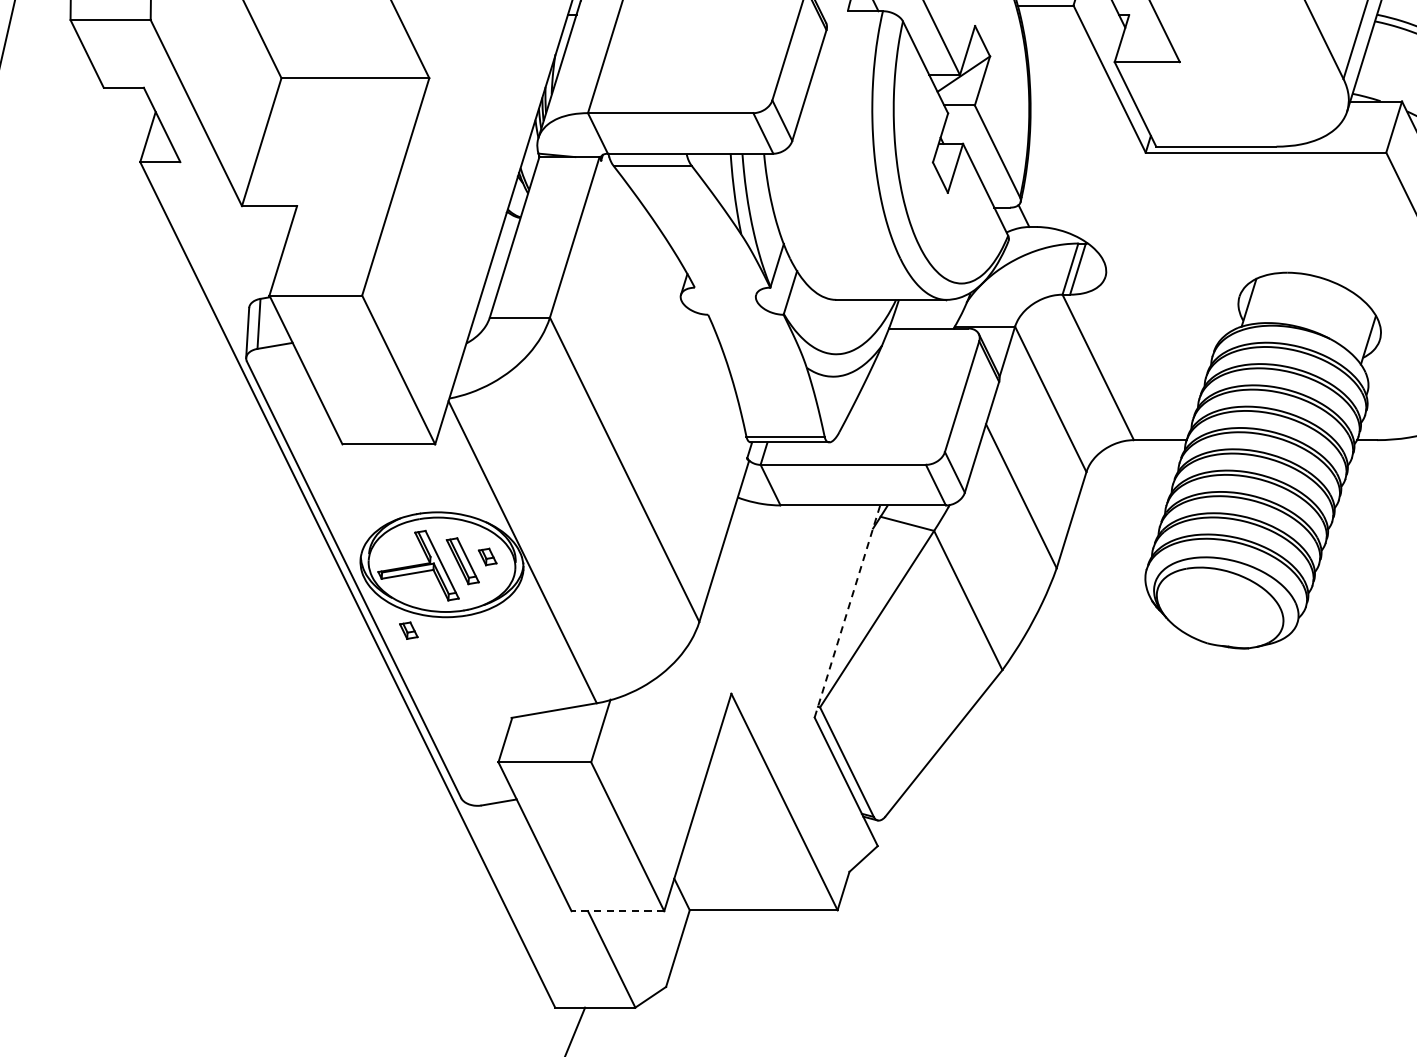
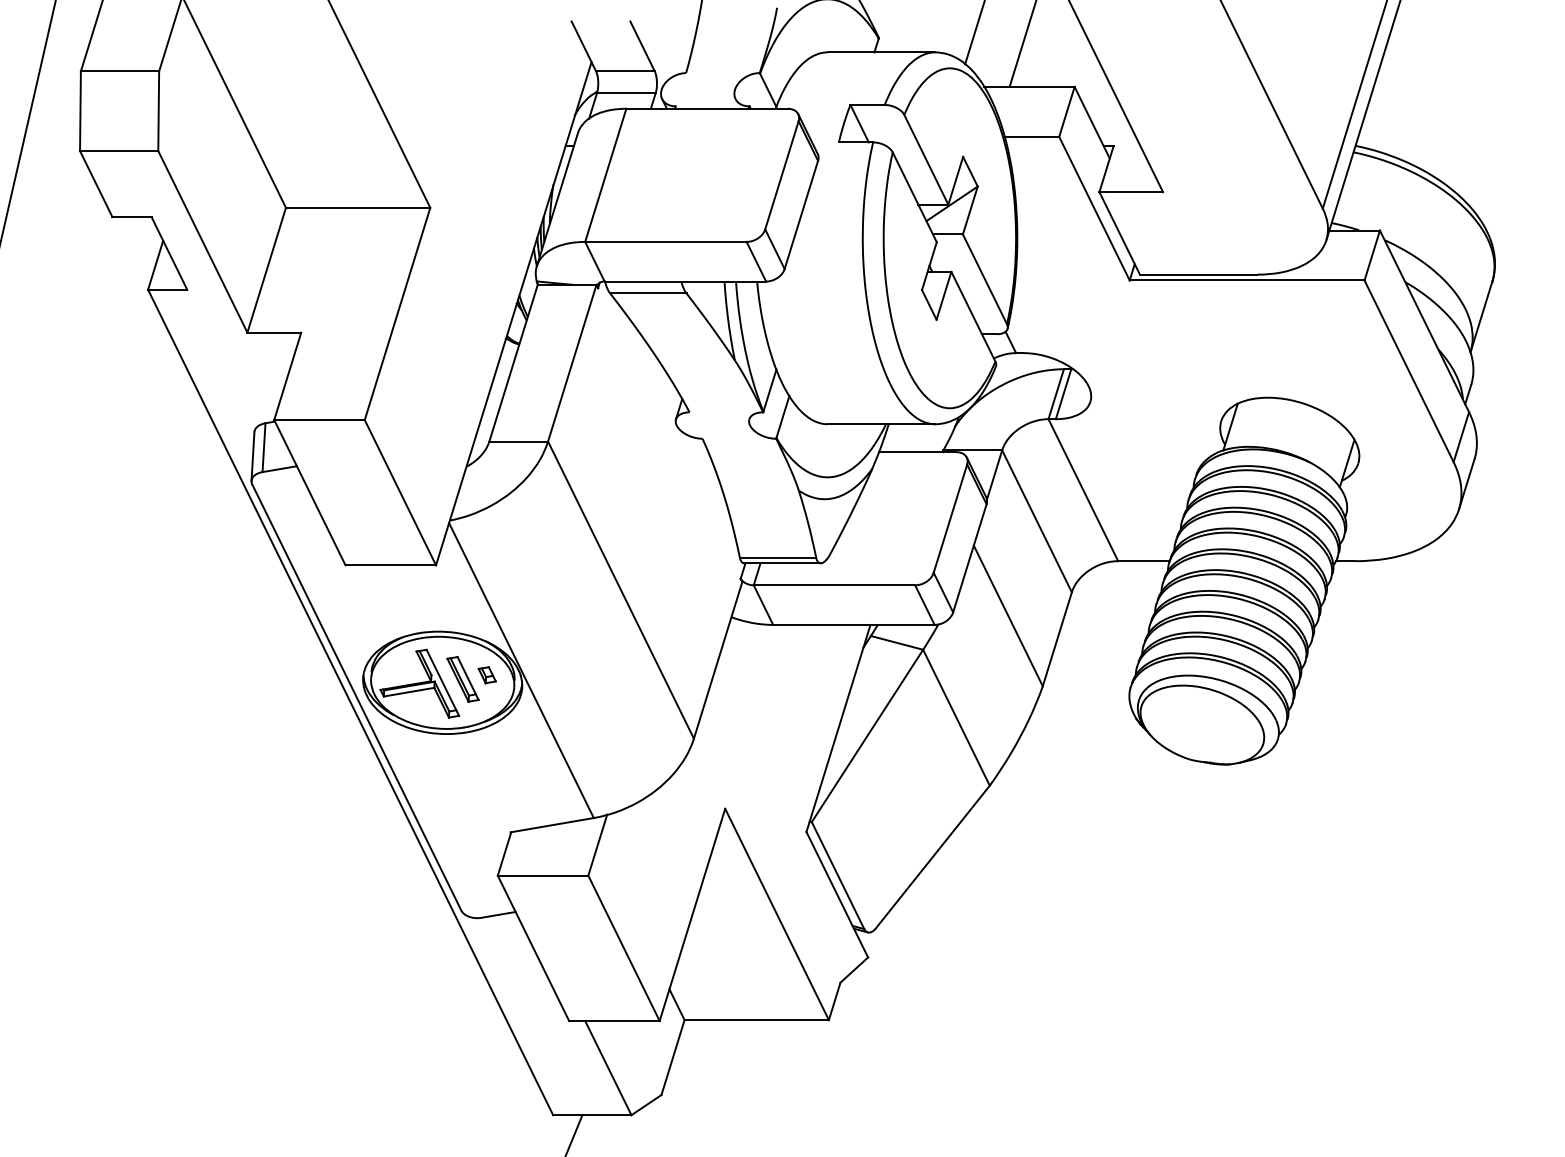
line: (847, 610) -> (838, 727), dashed -> solid
part: (408, 631) -> (409, 747), removed
line: (616, 911) -> (613, 1021), dashed -> solid

